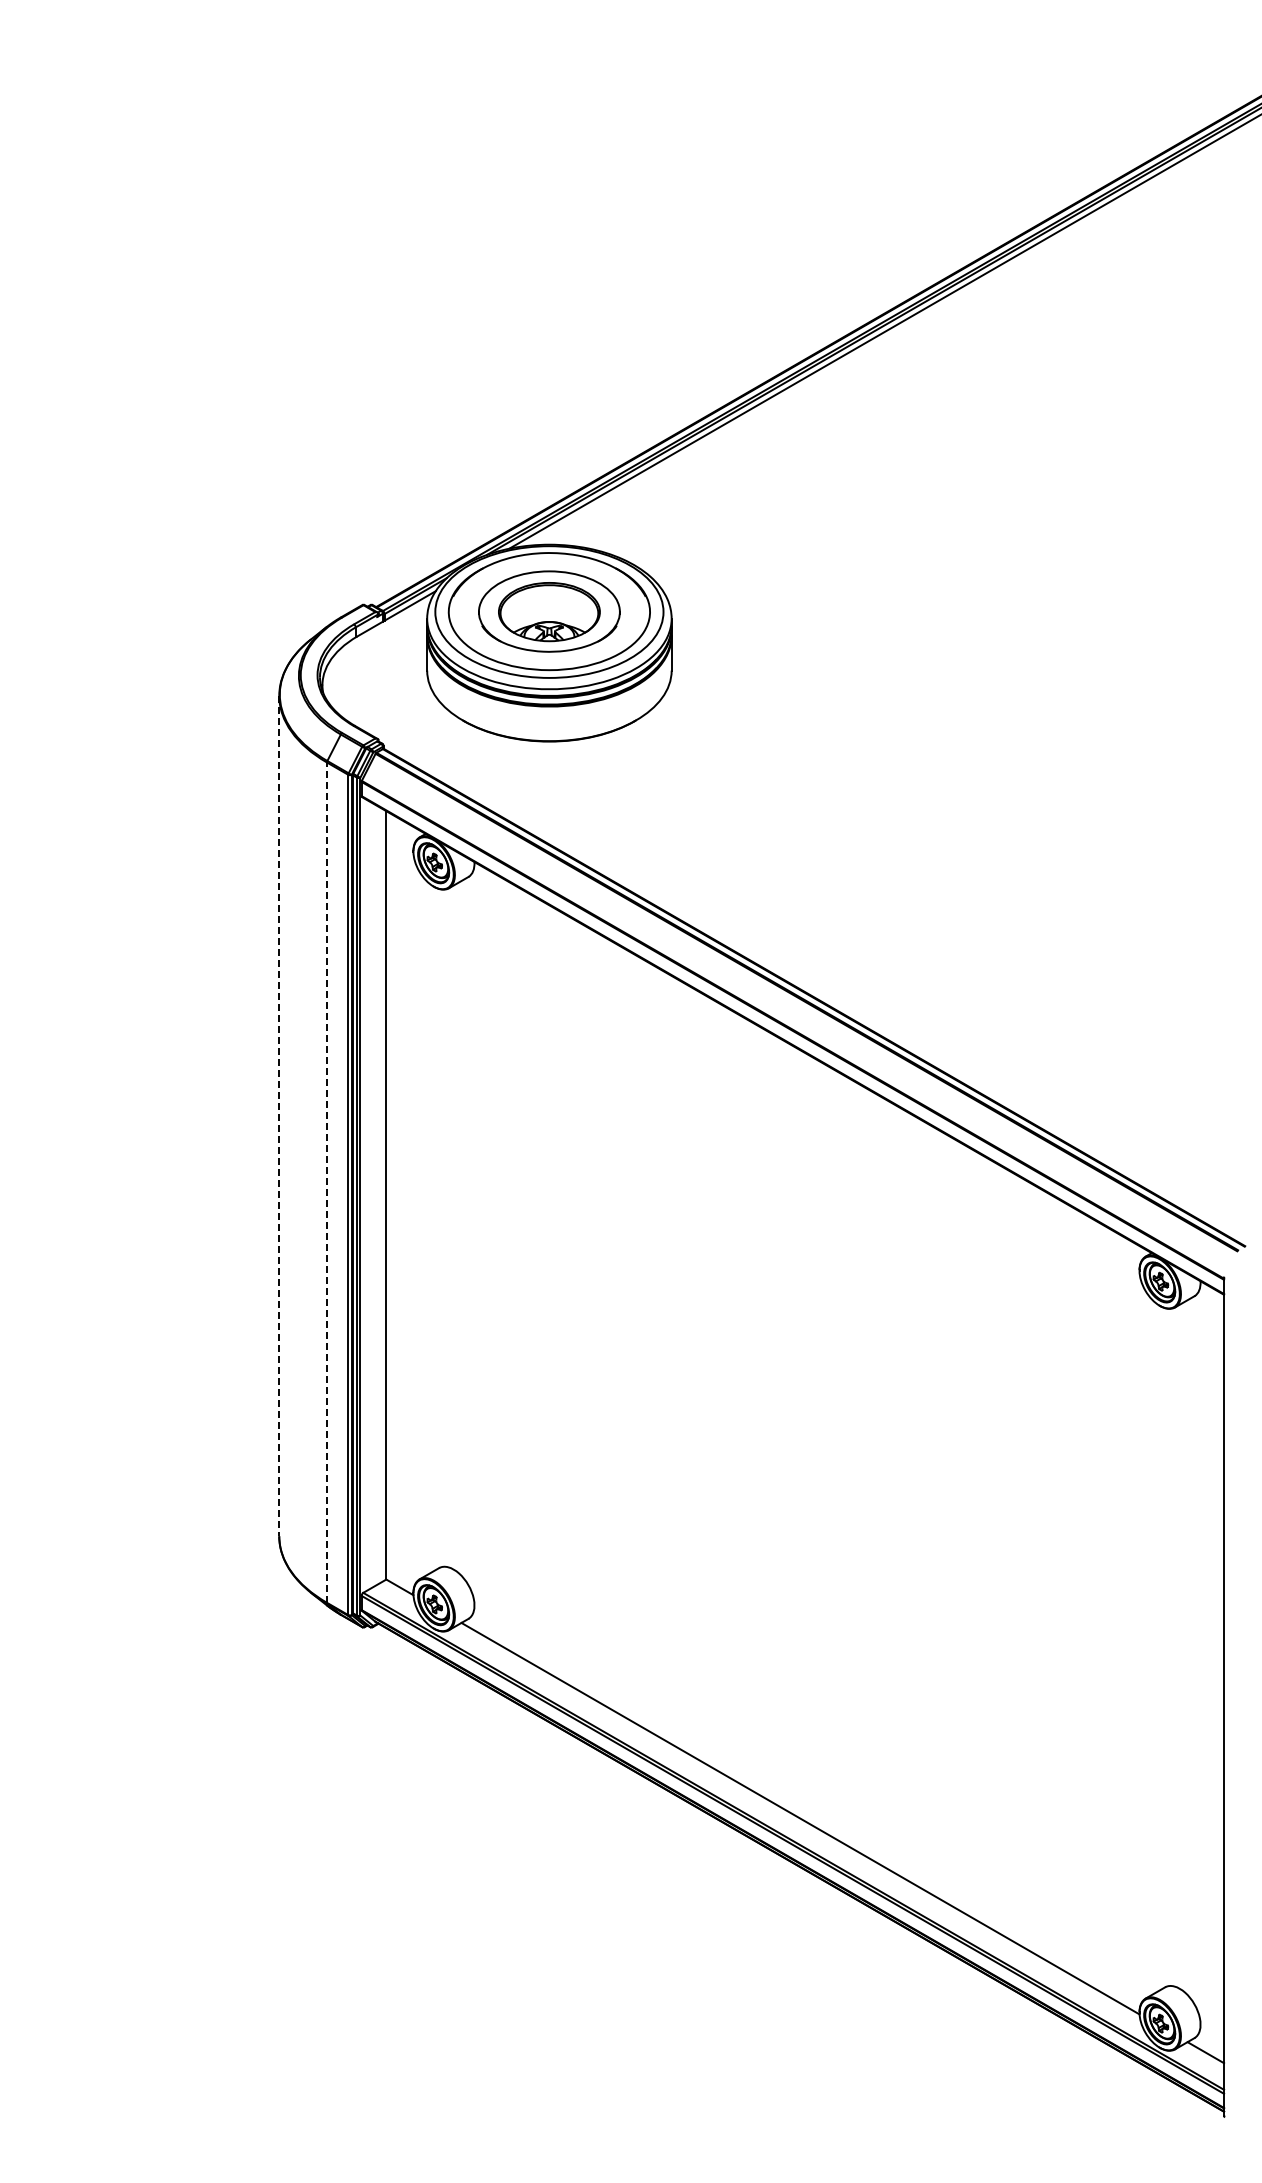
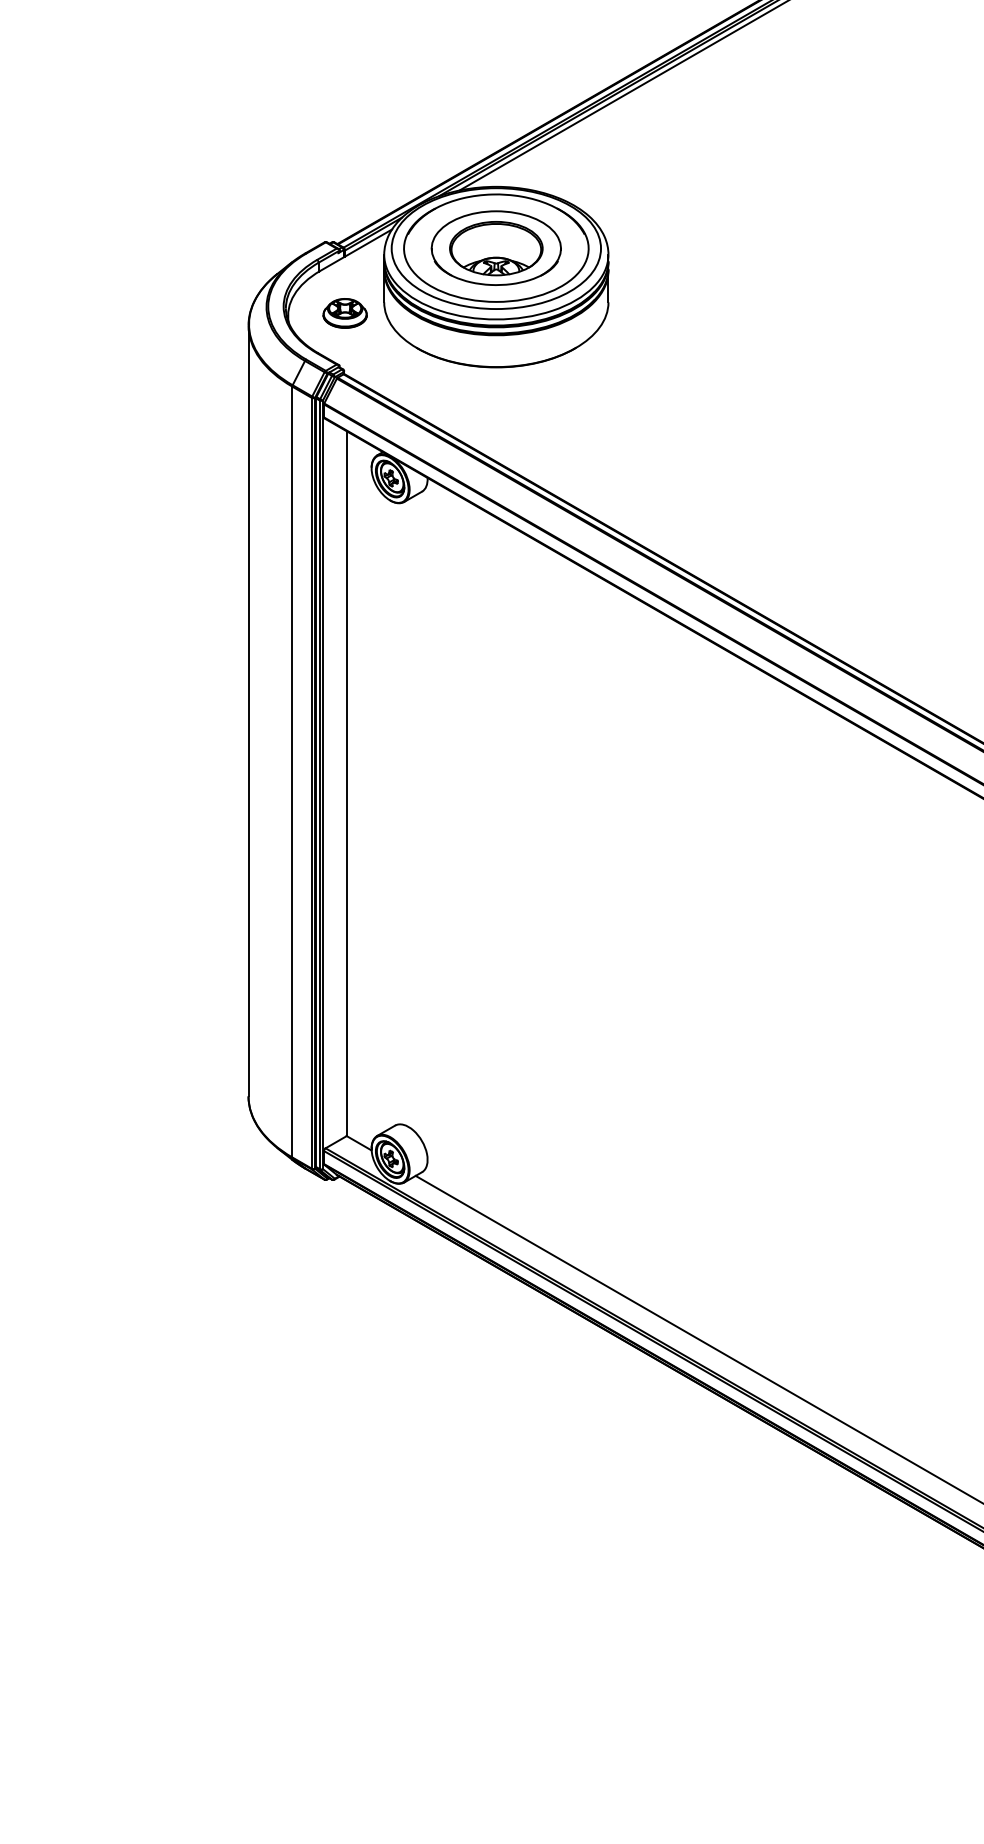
part: (384, 682) -> (345, 313), added
line: (279, 1116) -> (248, 711), dashed -> solid
line: (326, 1182) -> (291, 771), dashed -> solid

